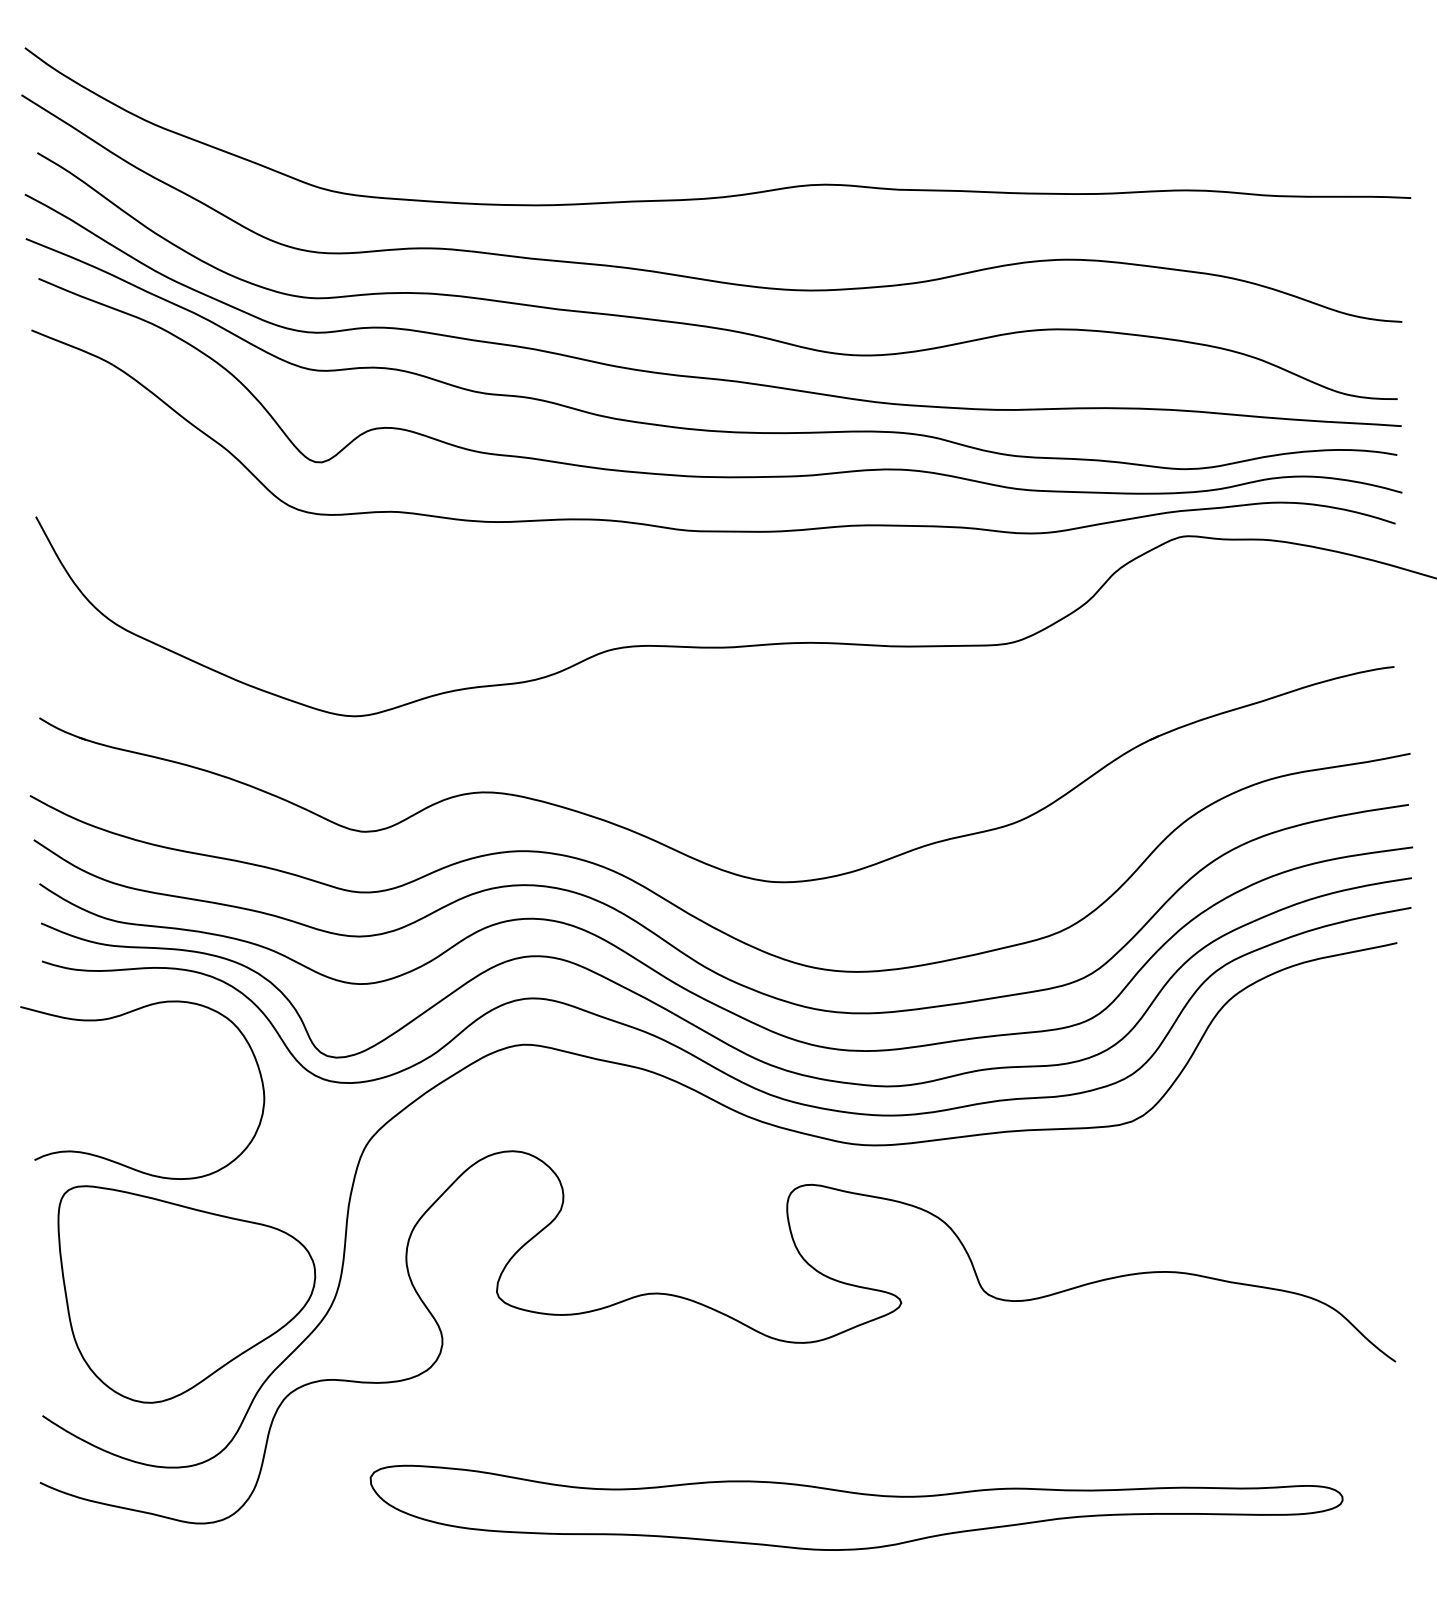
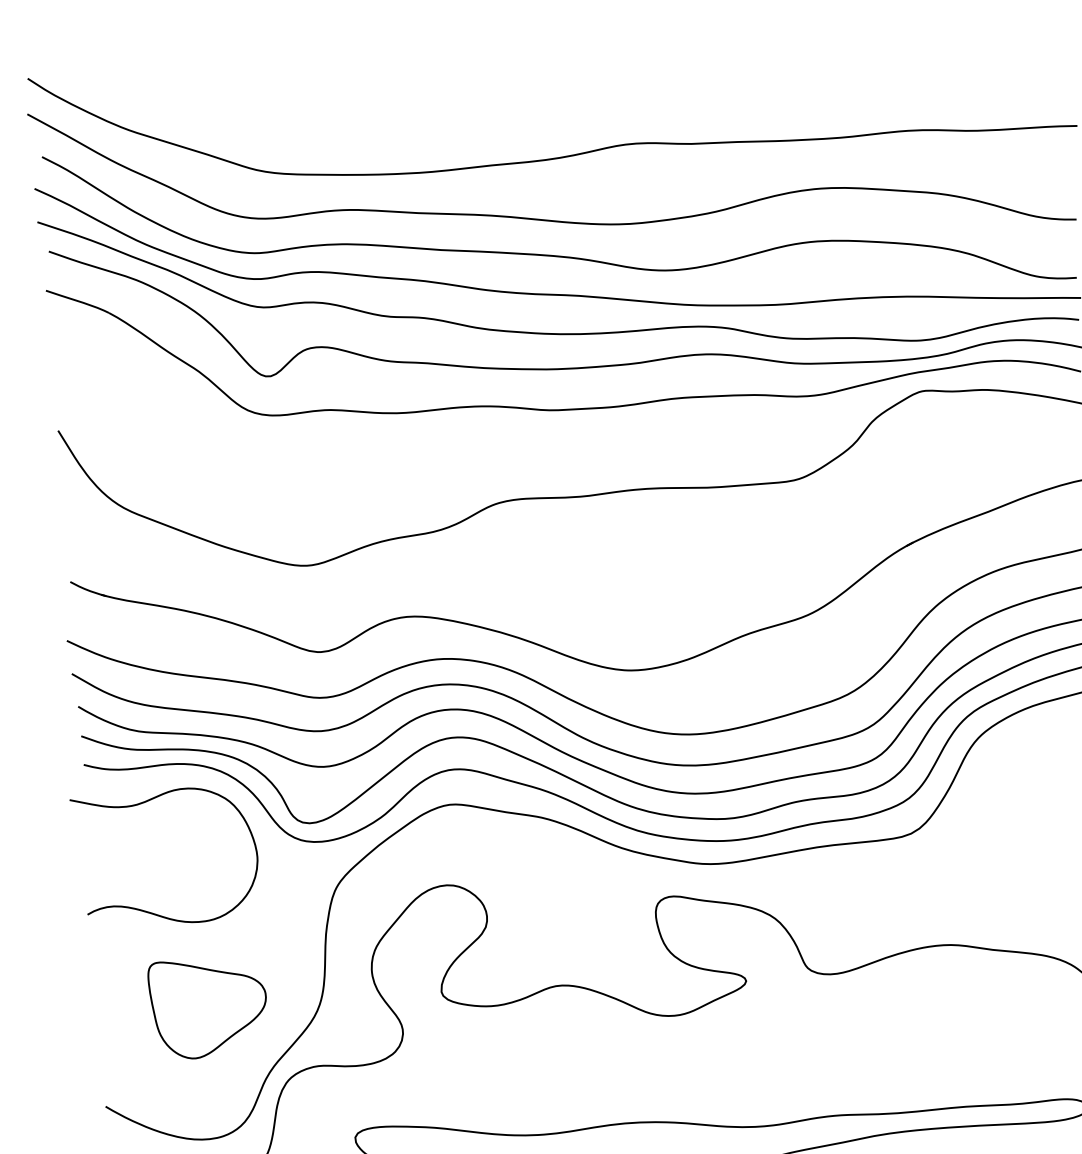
part: (186, 1294) -> (208, 1008), size x0.6

